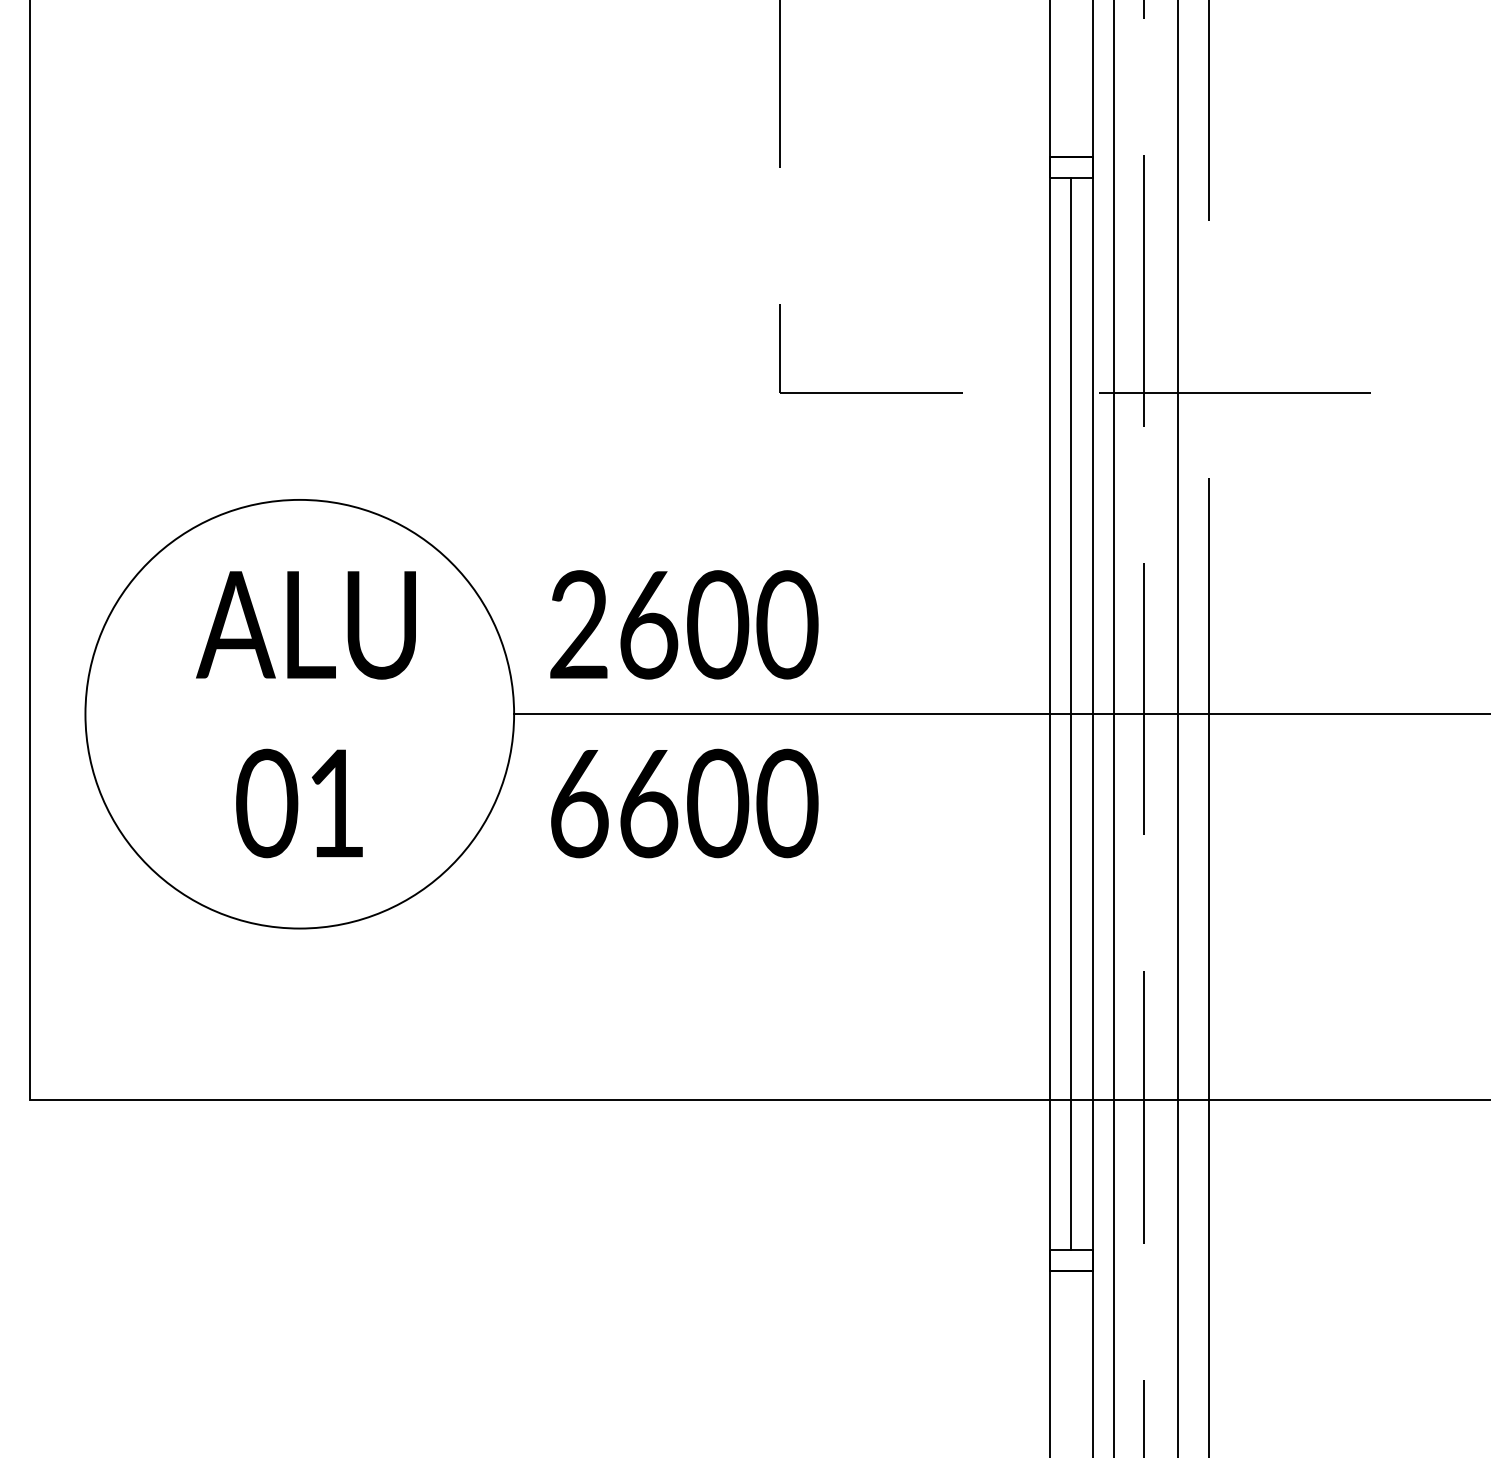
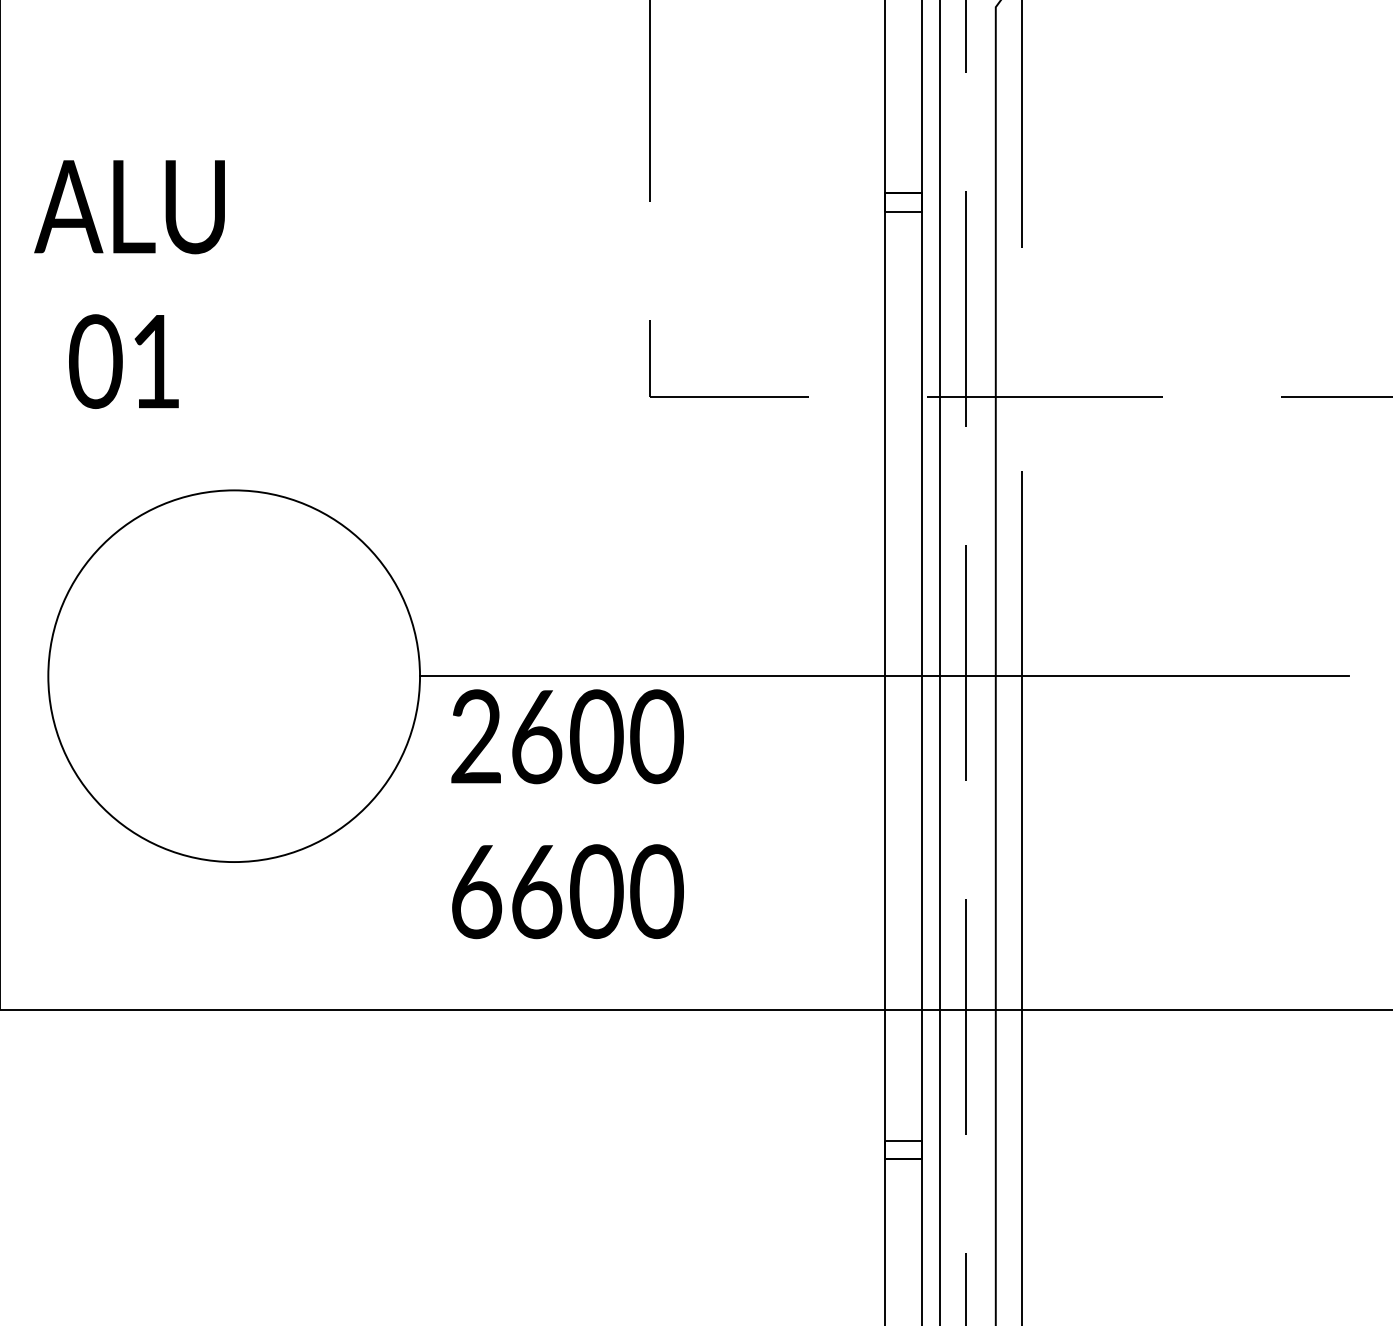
line: (1071, 713) -> (903, 675), removed
text: (305, 714) -> (129, 284), moved
text: (684, 714) -> (567, 814), moved

